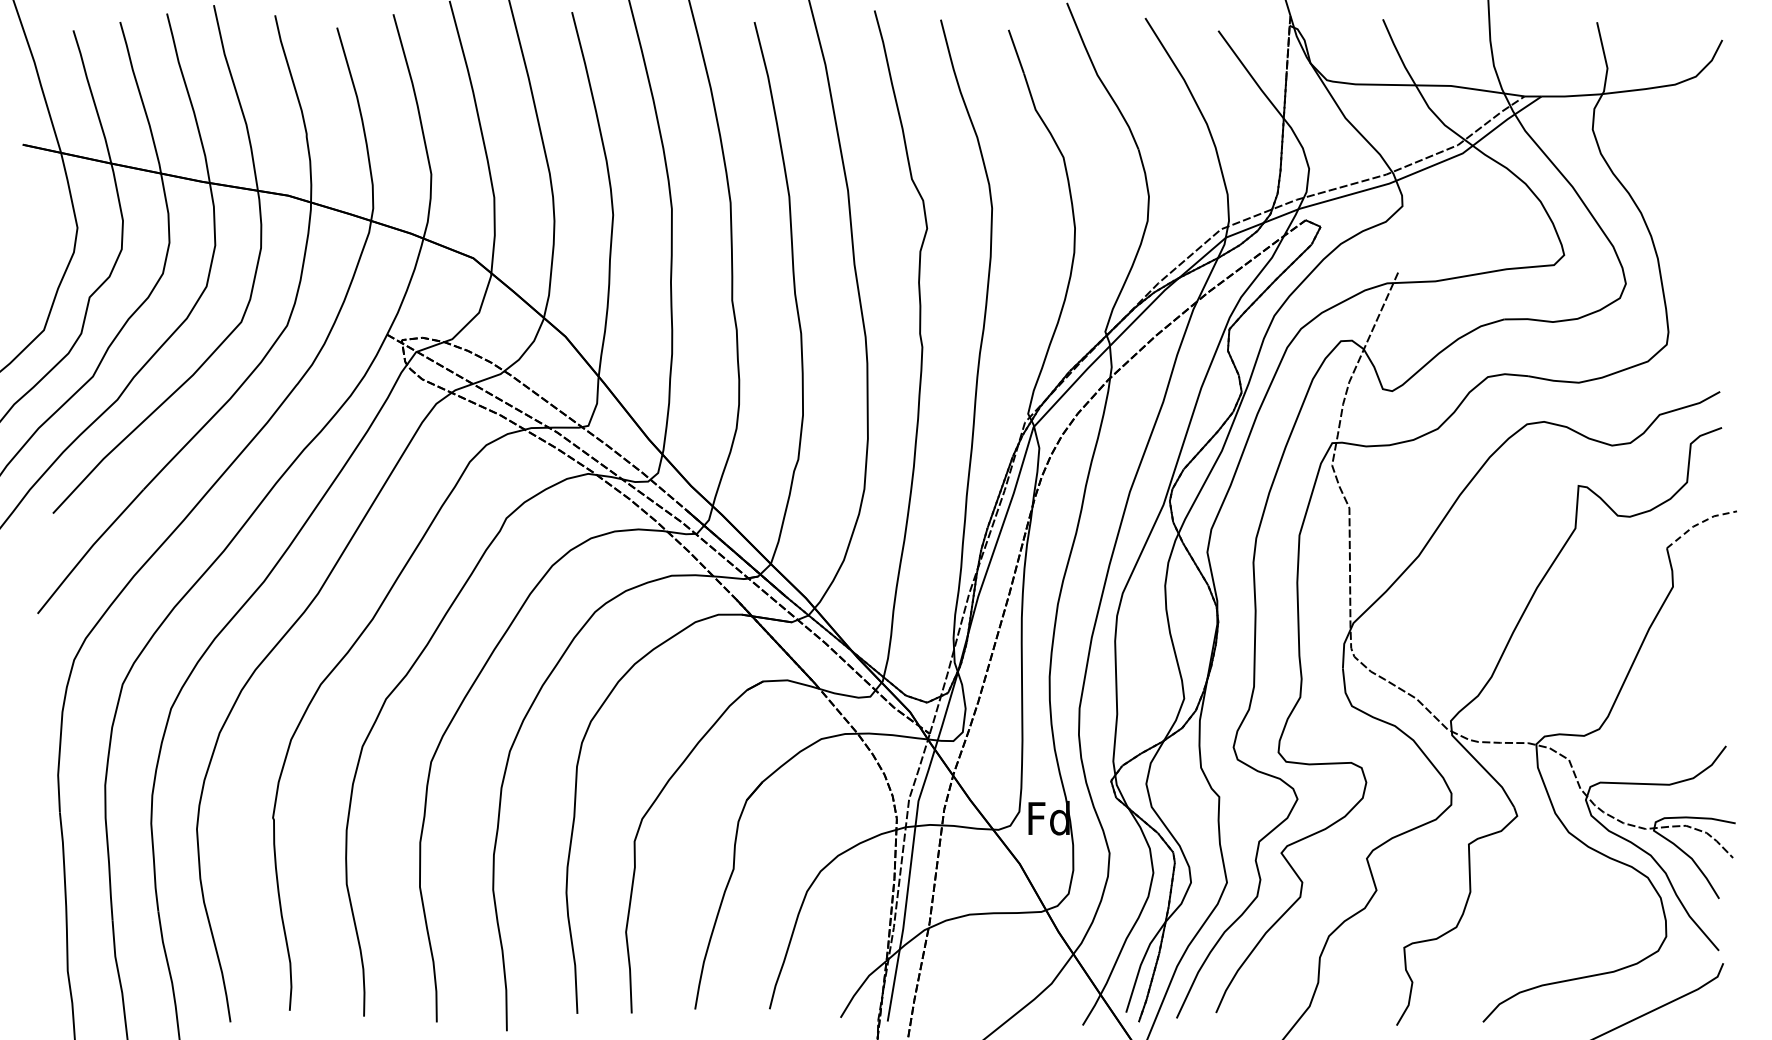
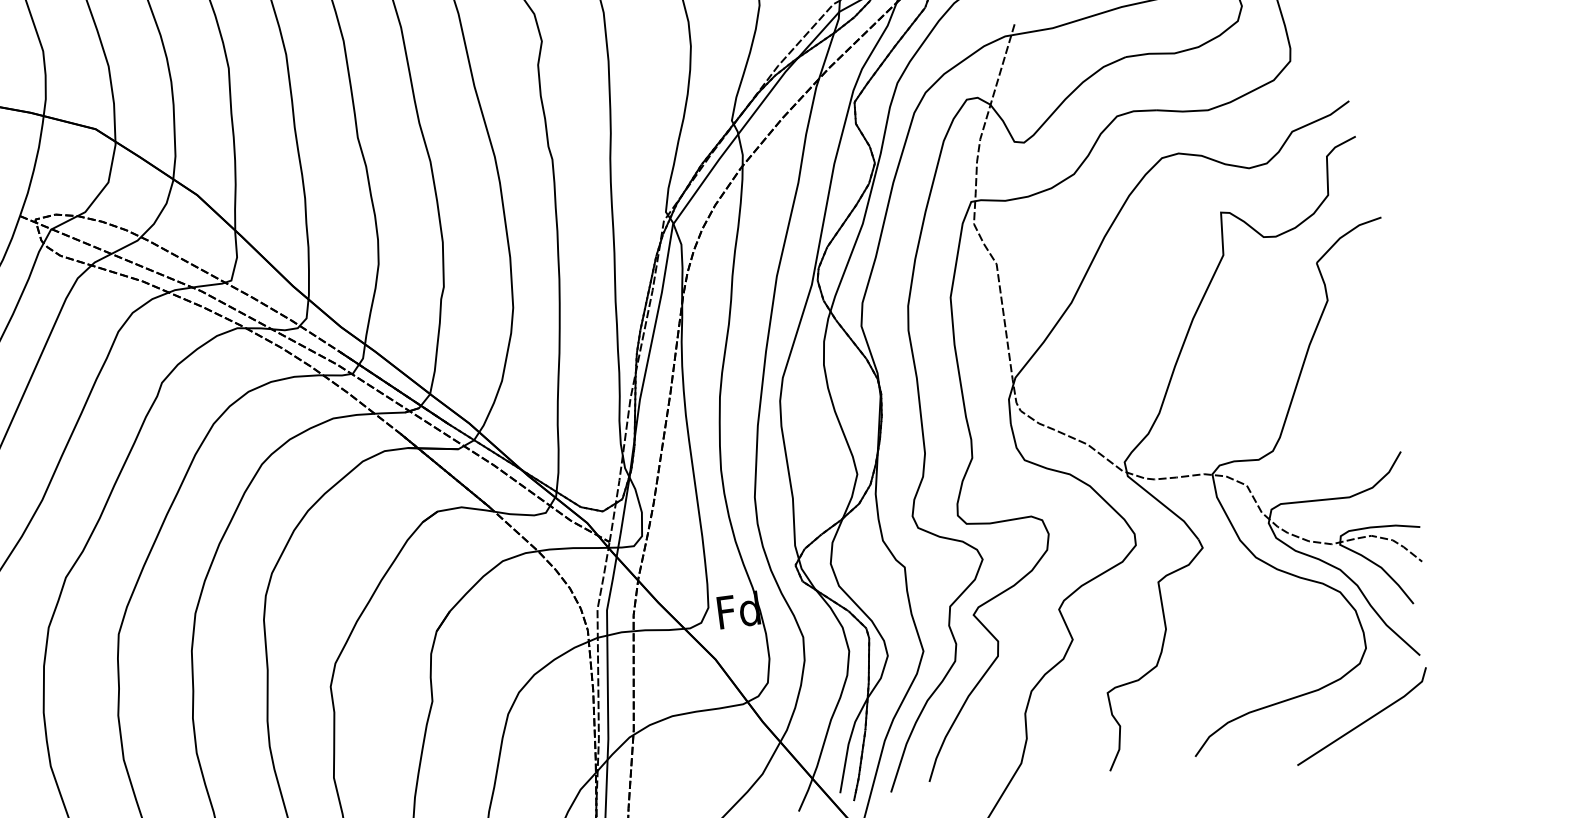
line: (1699, 523) -> (1345, 234), dashed -> solid

